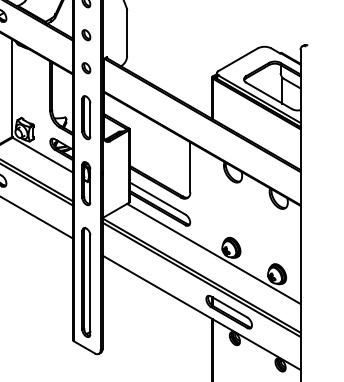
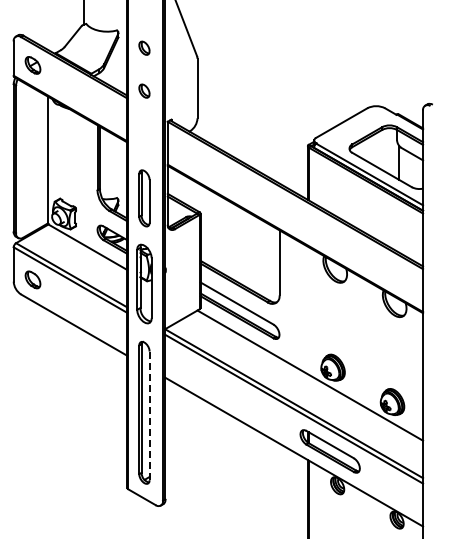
part: (86, 67) -> (144, 133), removed
part: (86, 183) -> (144, 284), size x1.4
line: (90, 284) -> (149, 415), solid -> dashed

